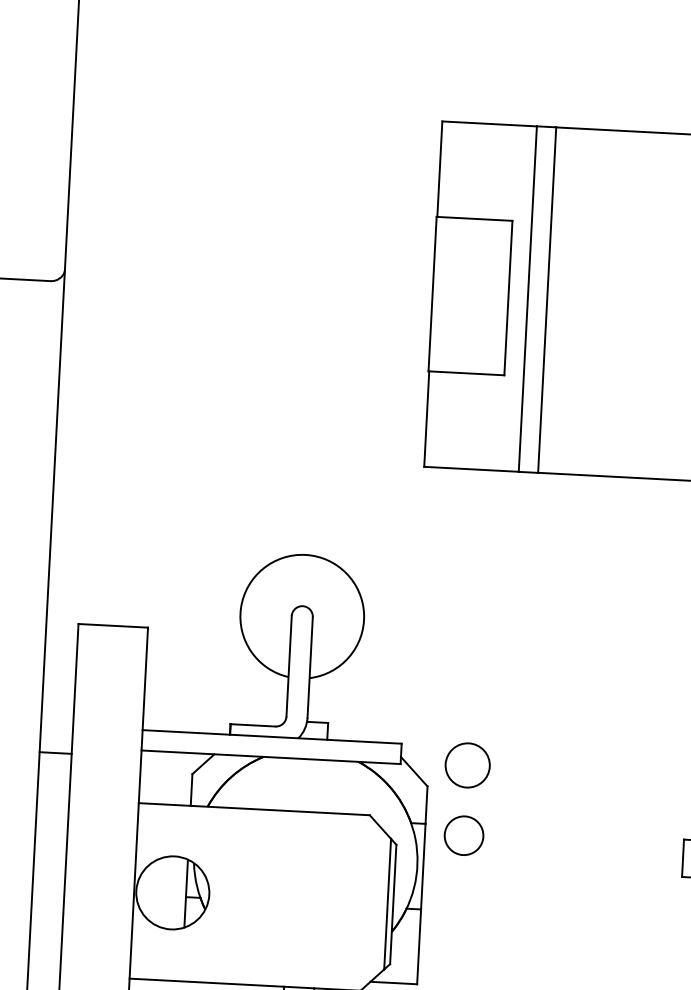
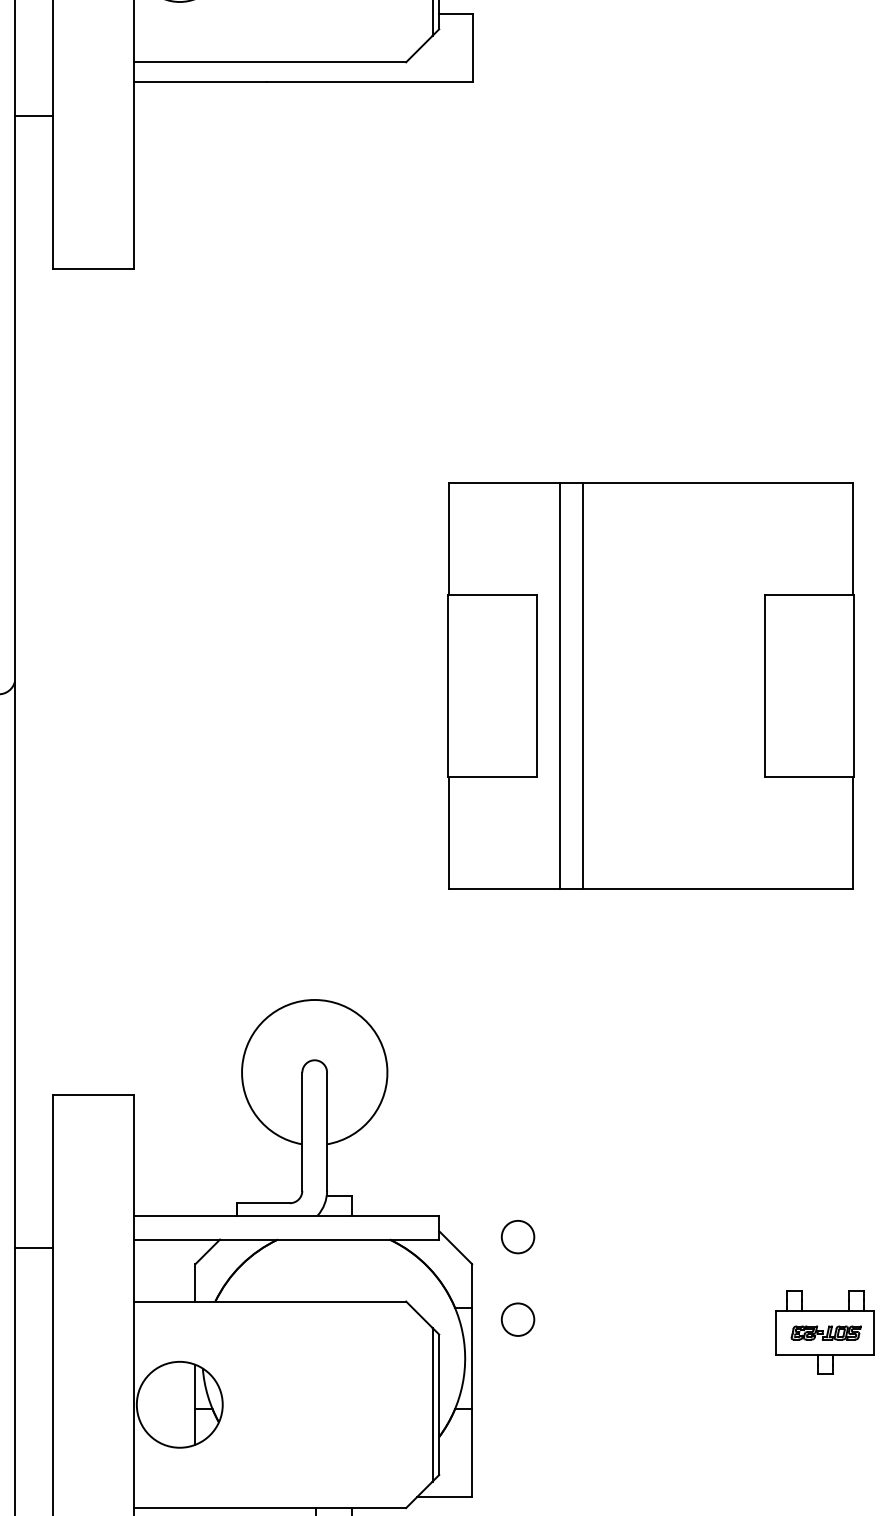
circle: (467, 764) -> (517, 1236), size x0.62
circle: (463, 835) -> (517, 1319), size x0.71

